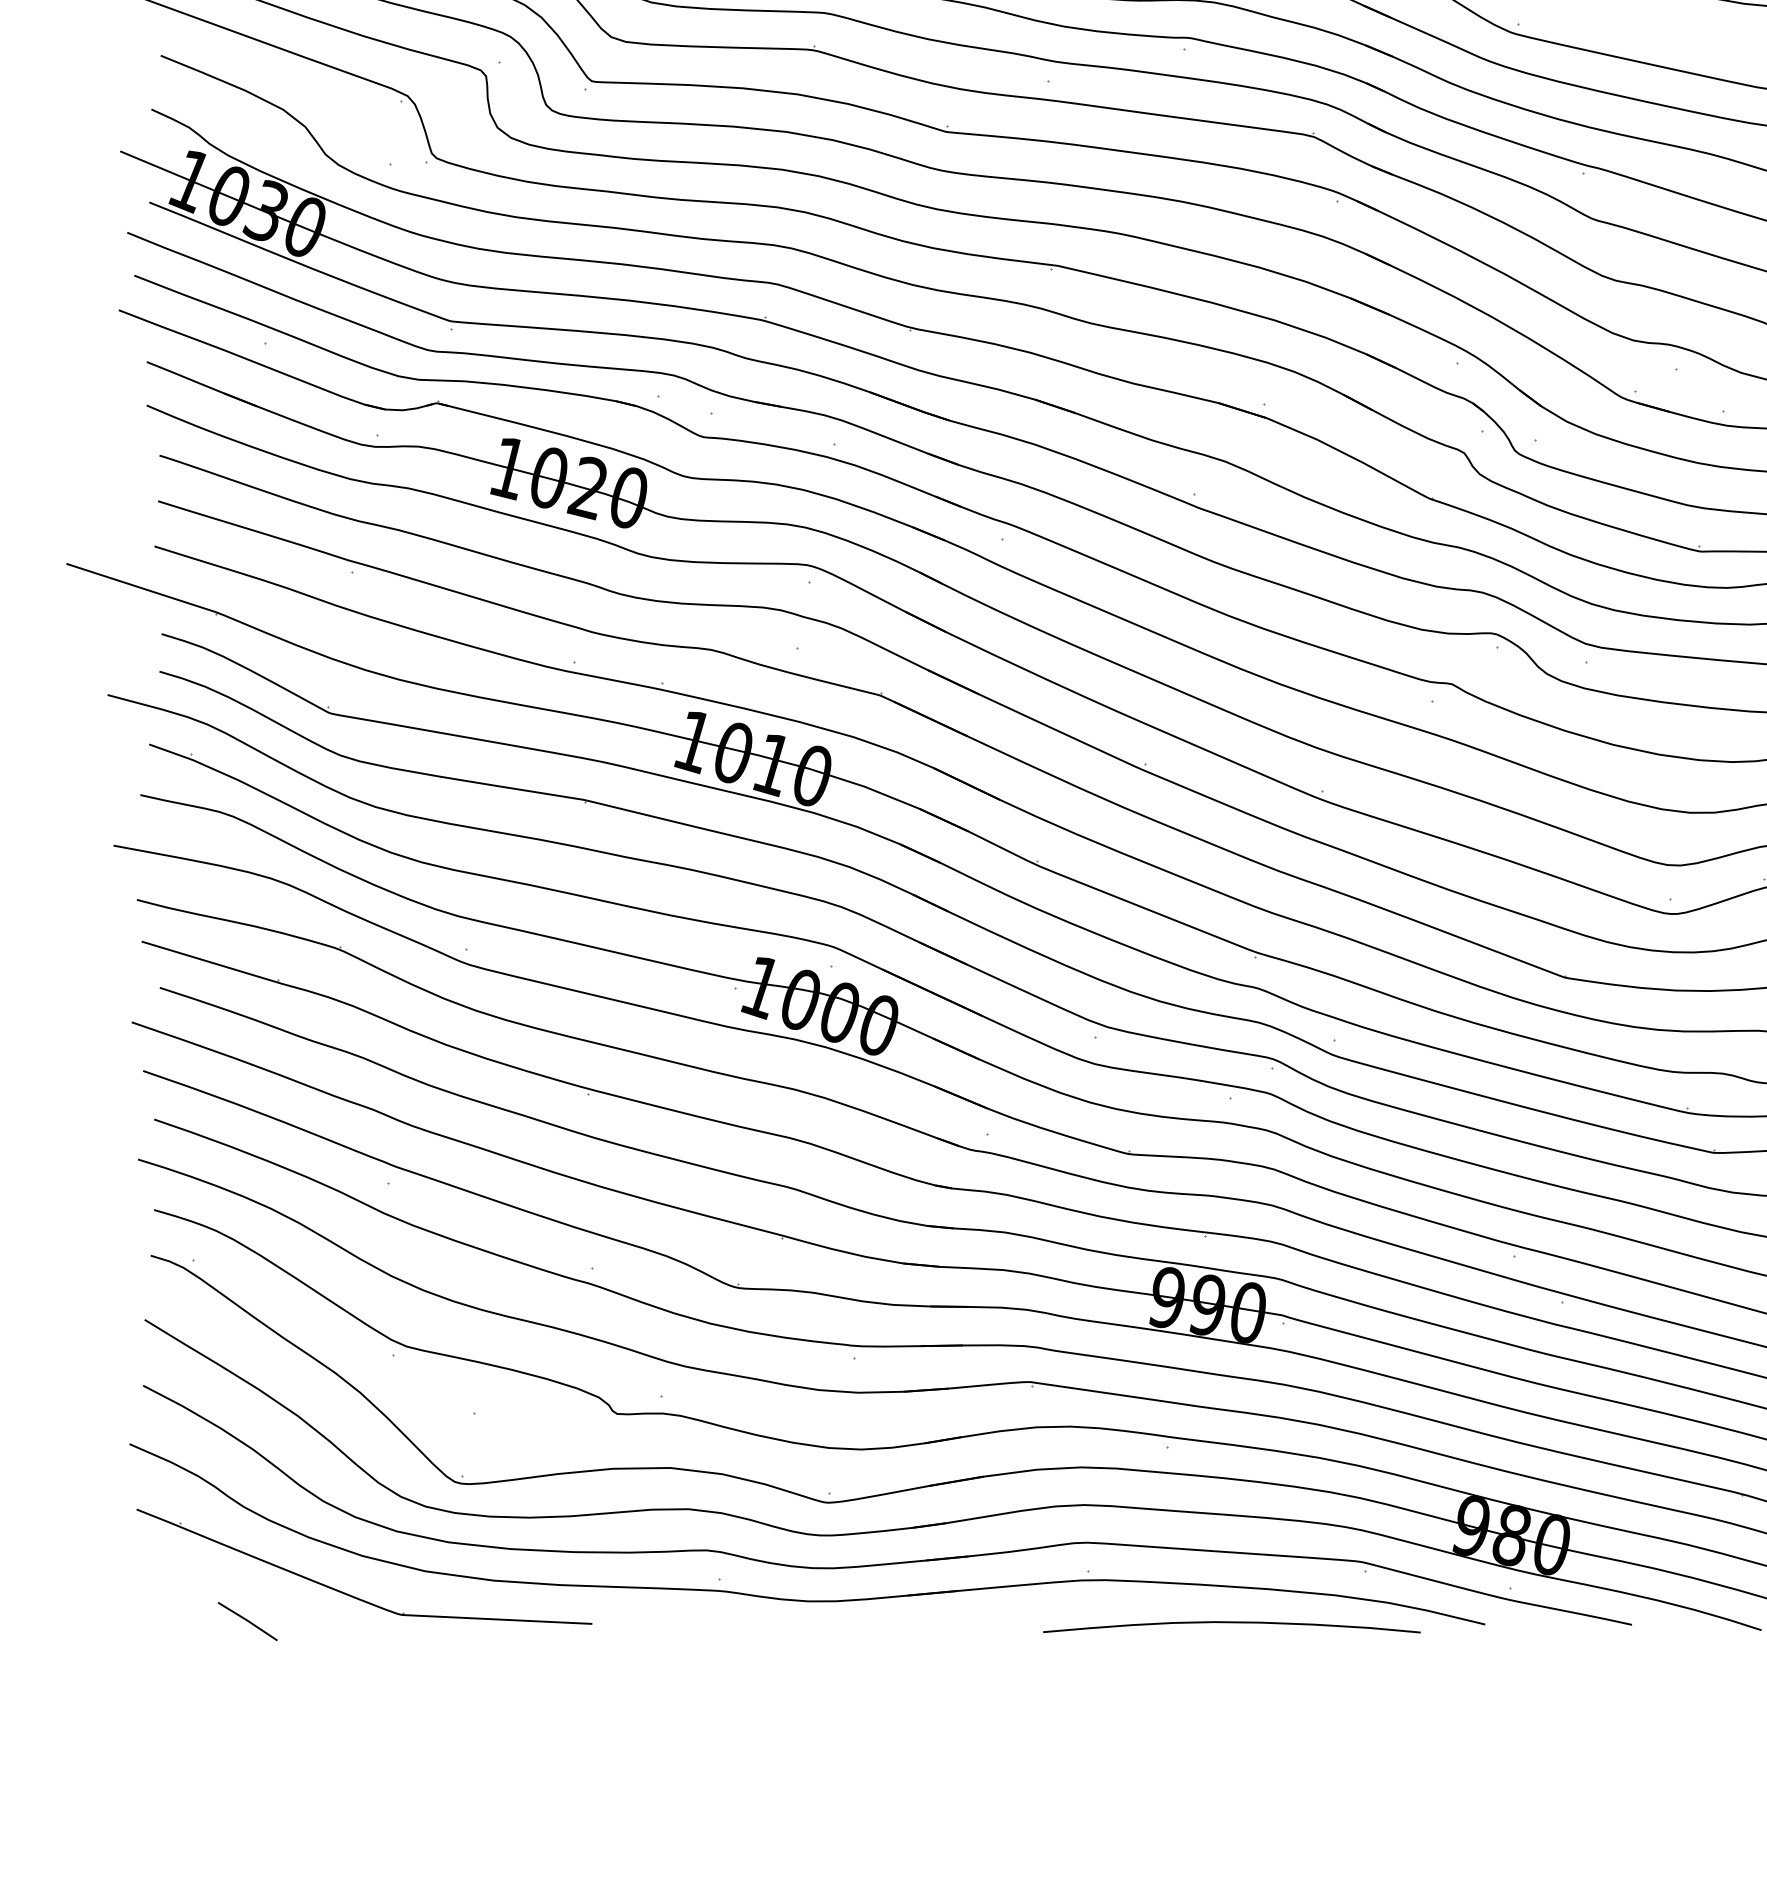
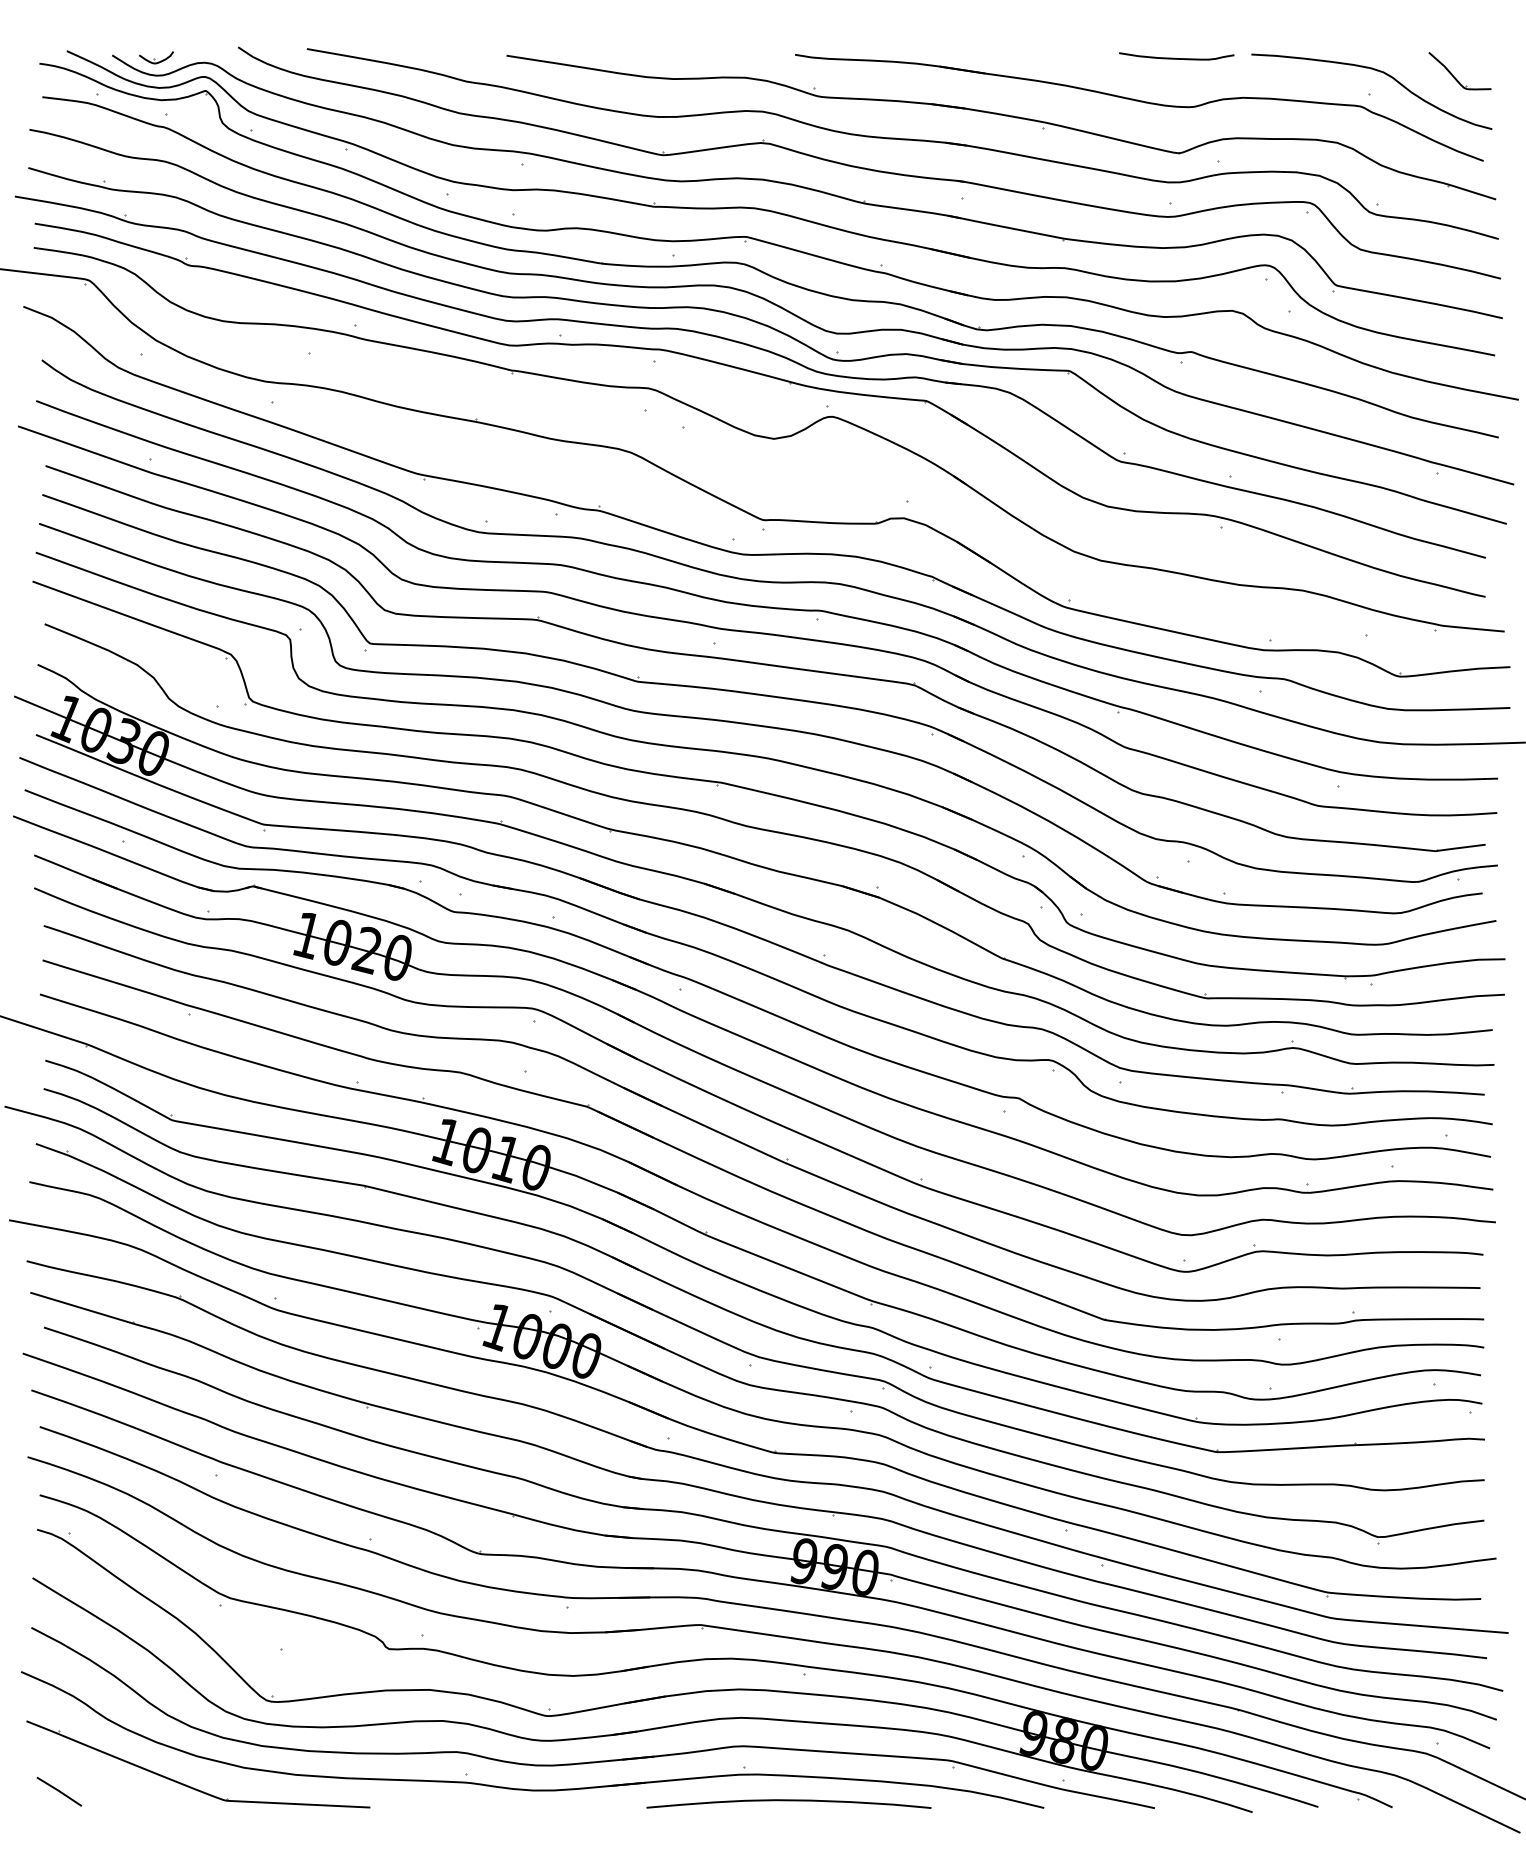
line: (246, 1621) -> (58, 1791), moved
curve: (1231, 1623) -> (788, 1801), moved

